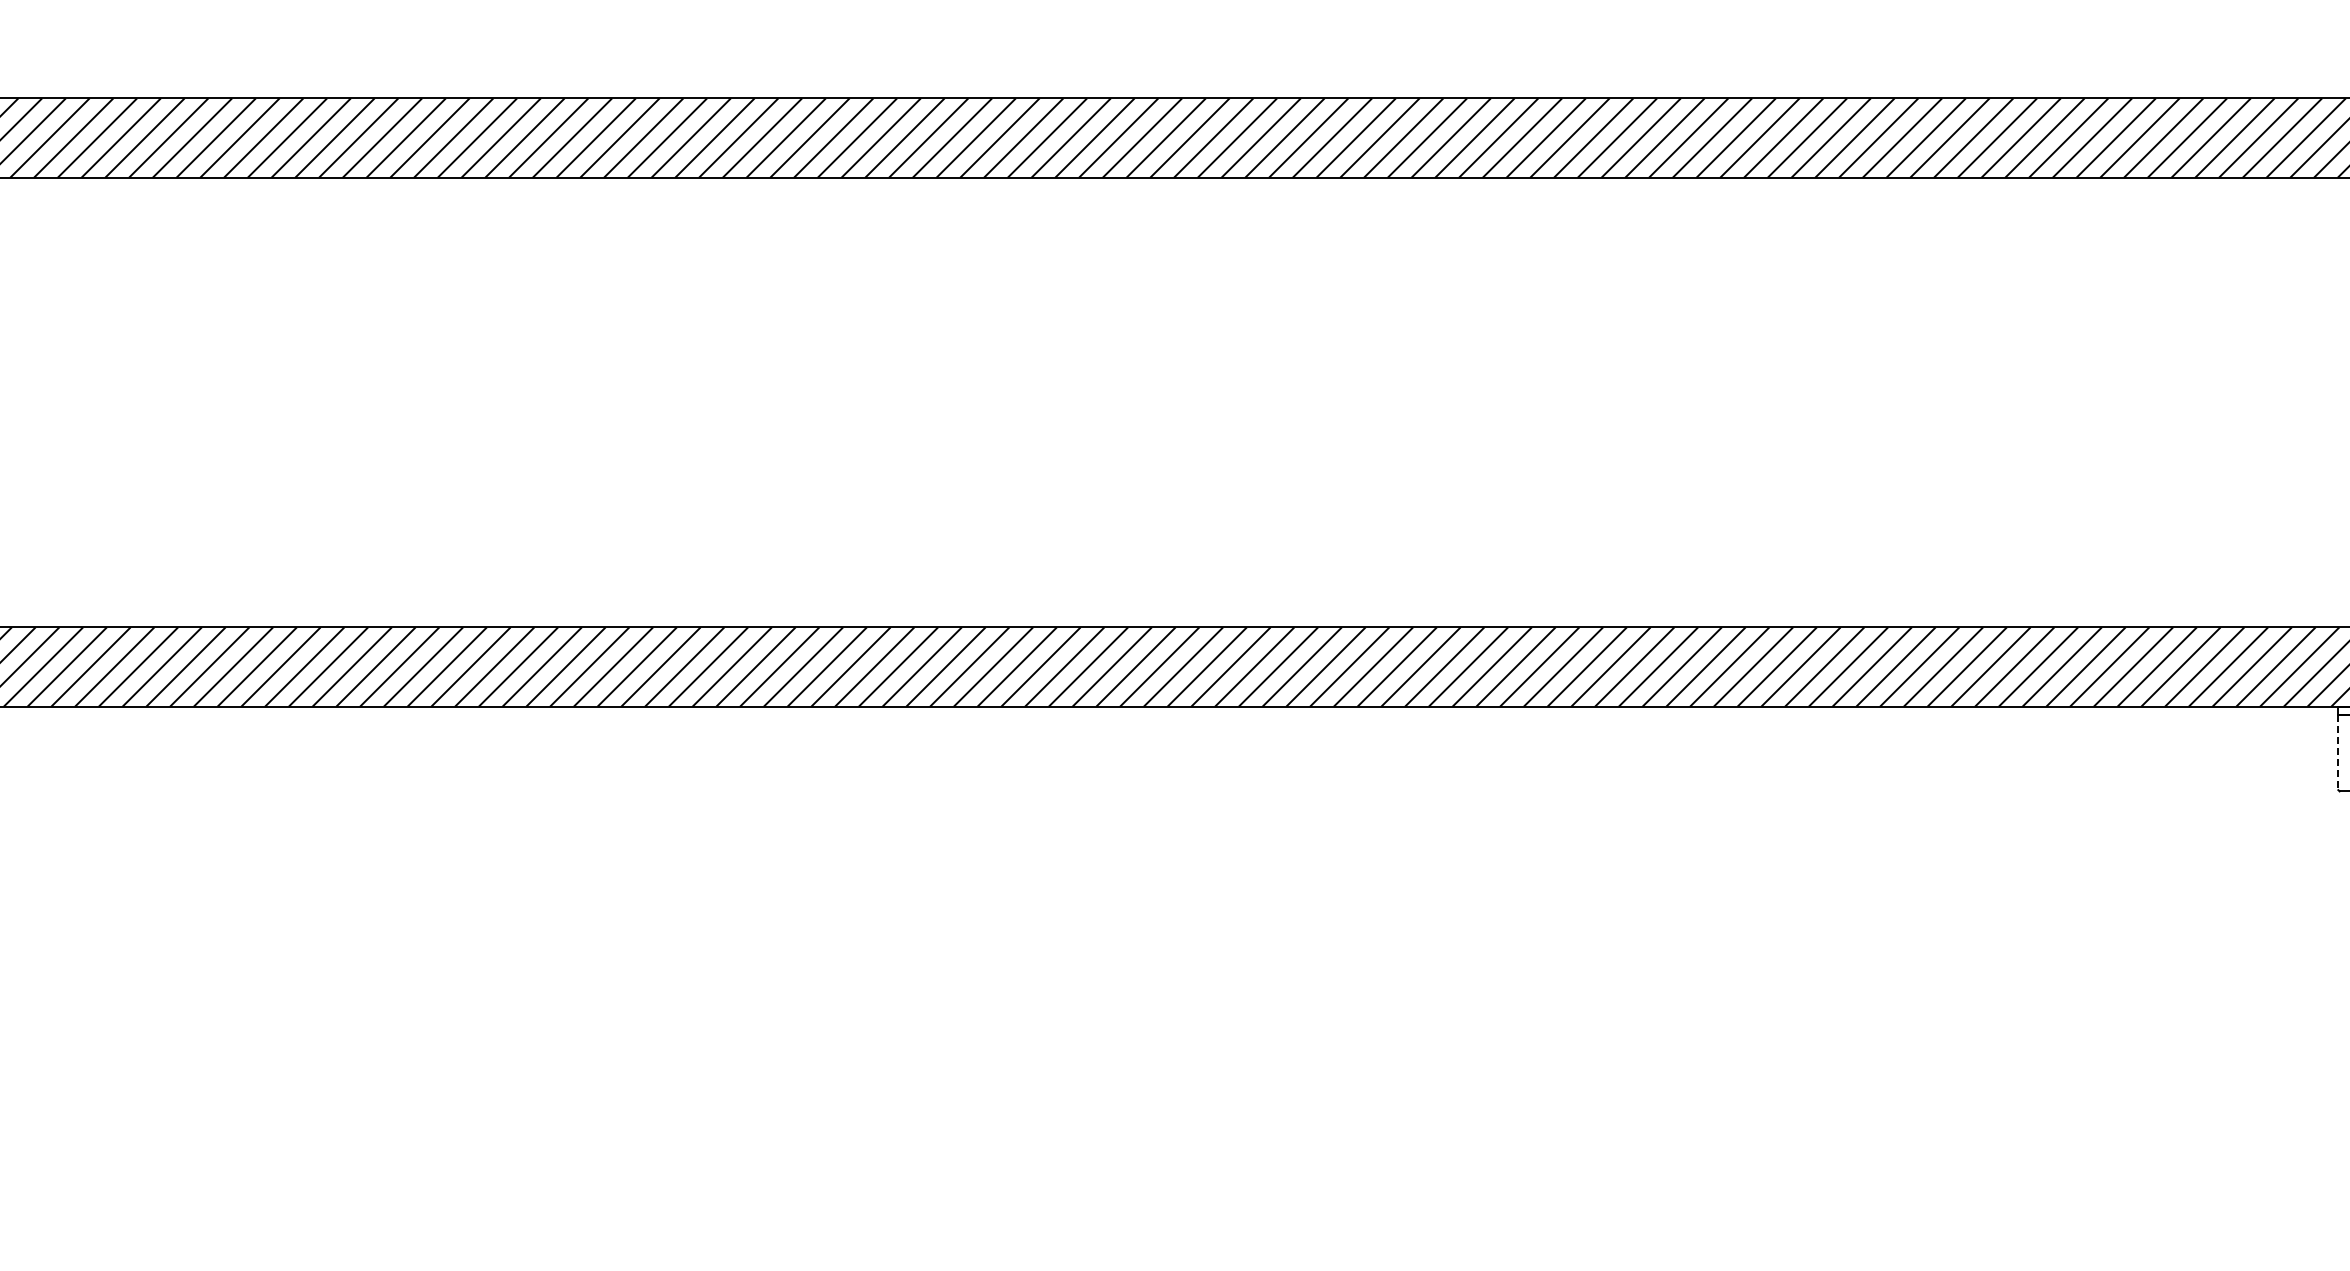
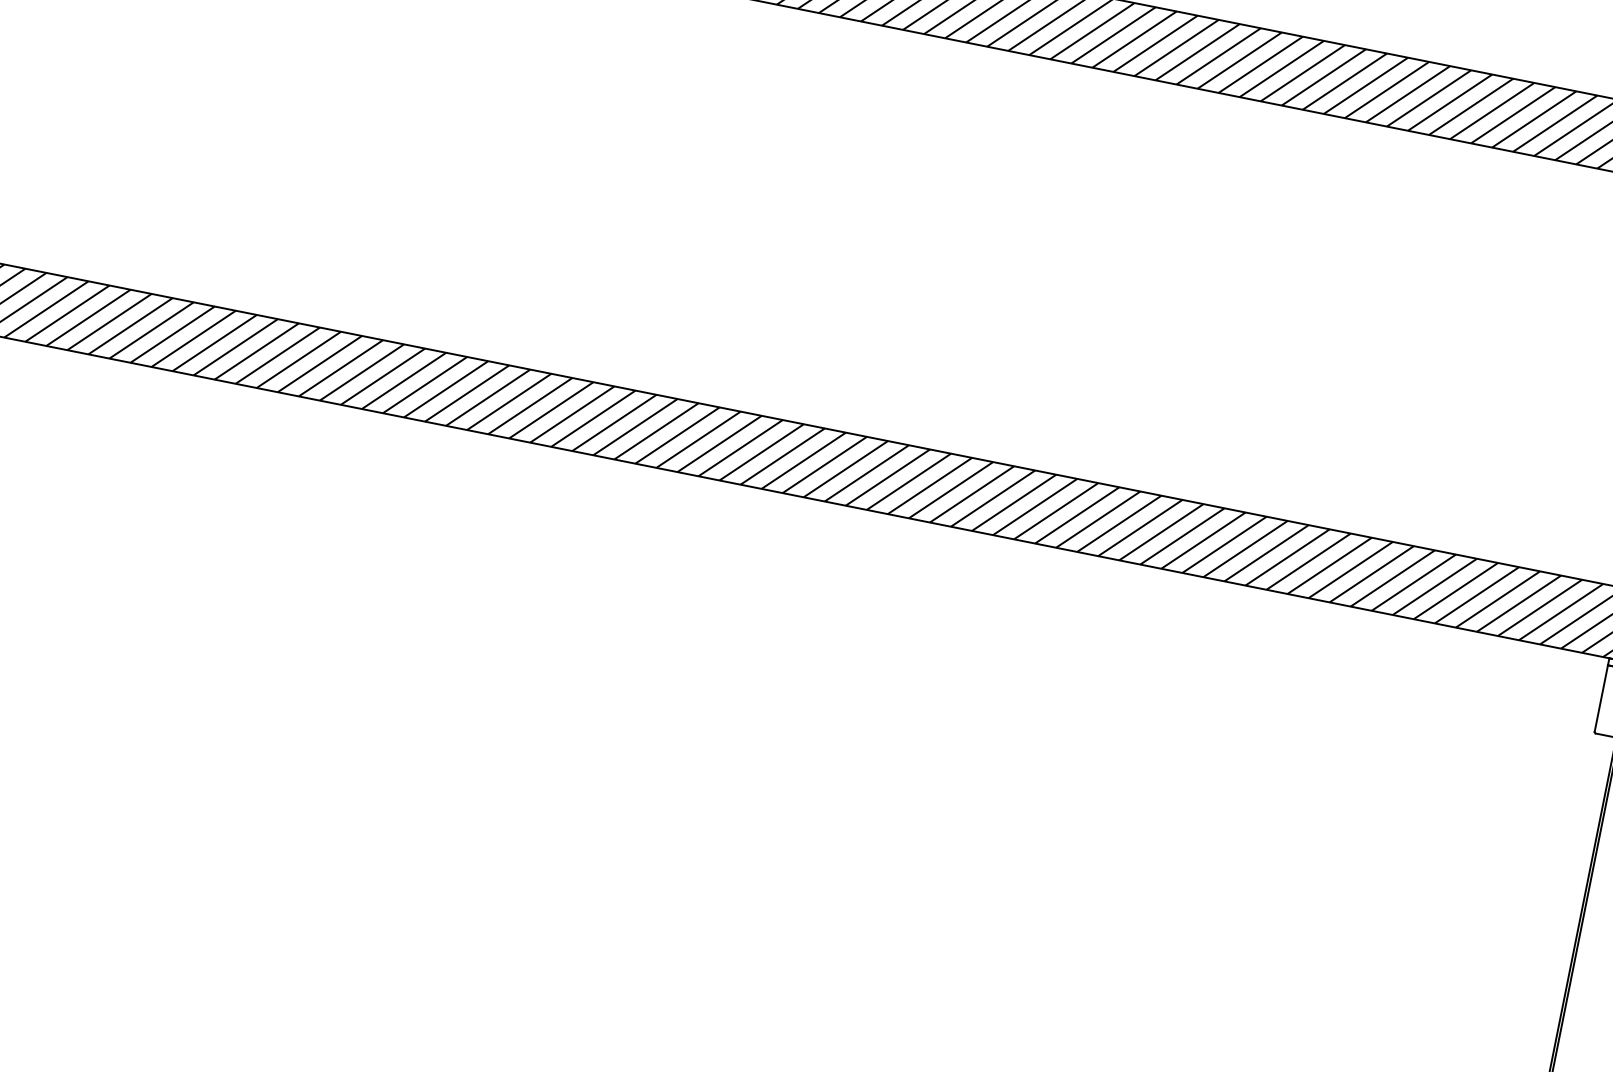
line: (2338, 752) -> (1601, 698), dashed -> solid

